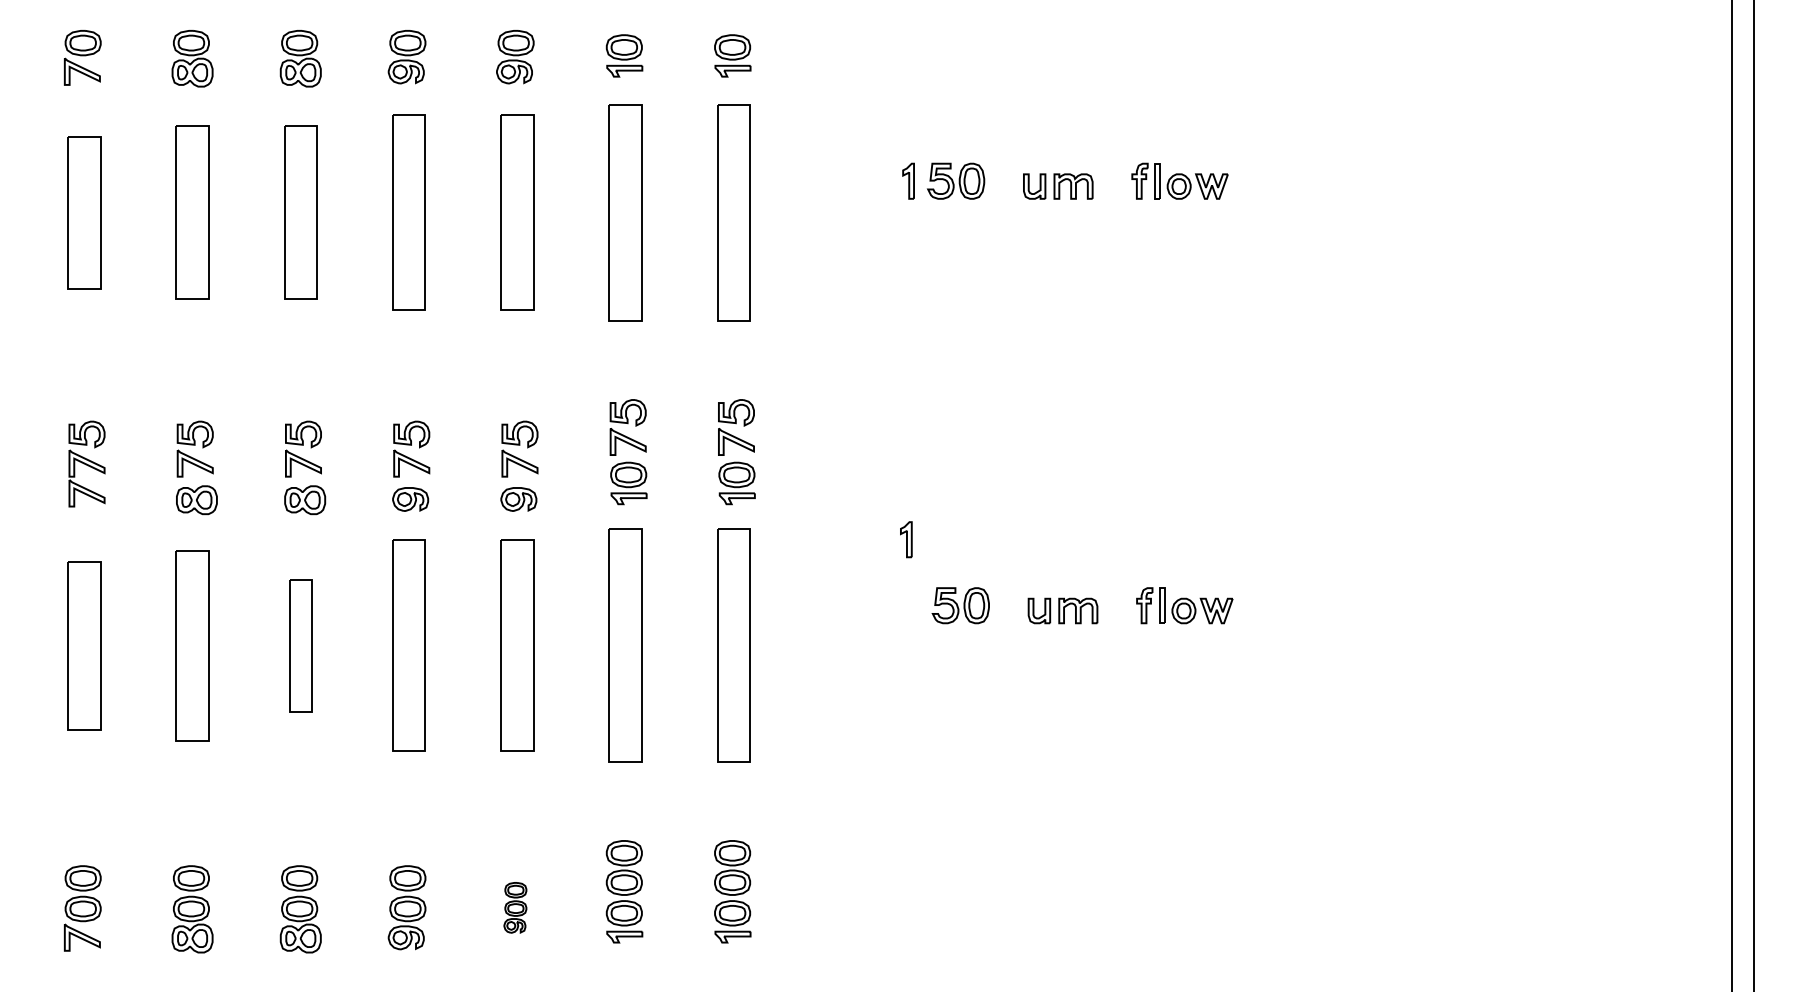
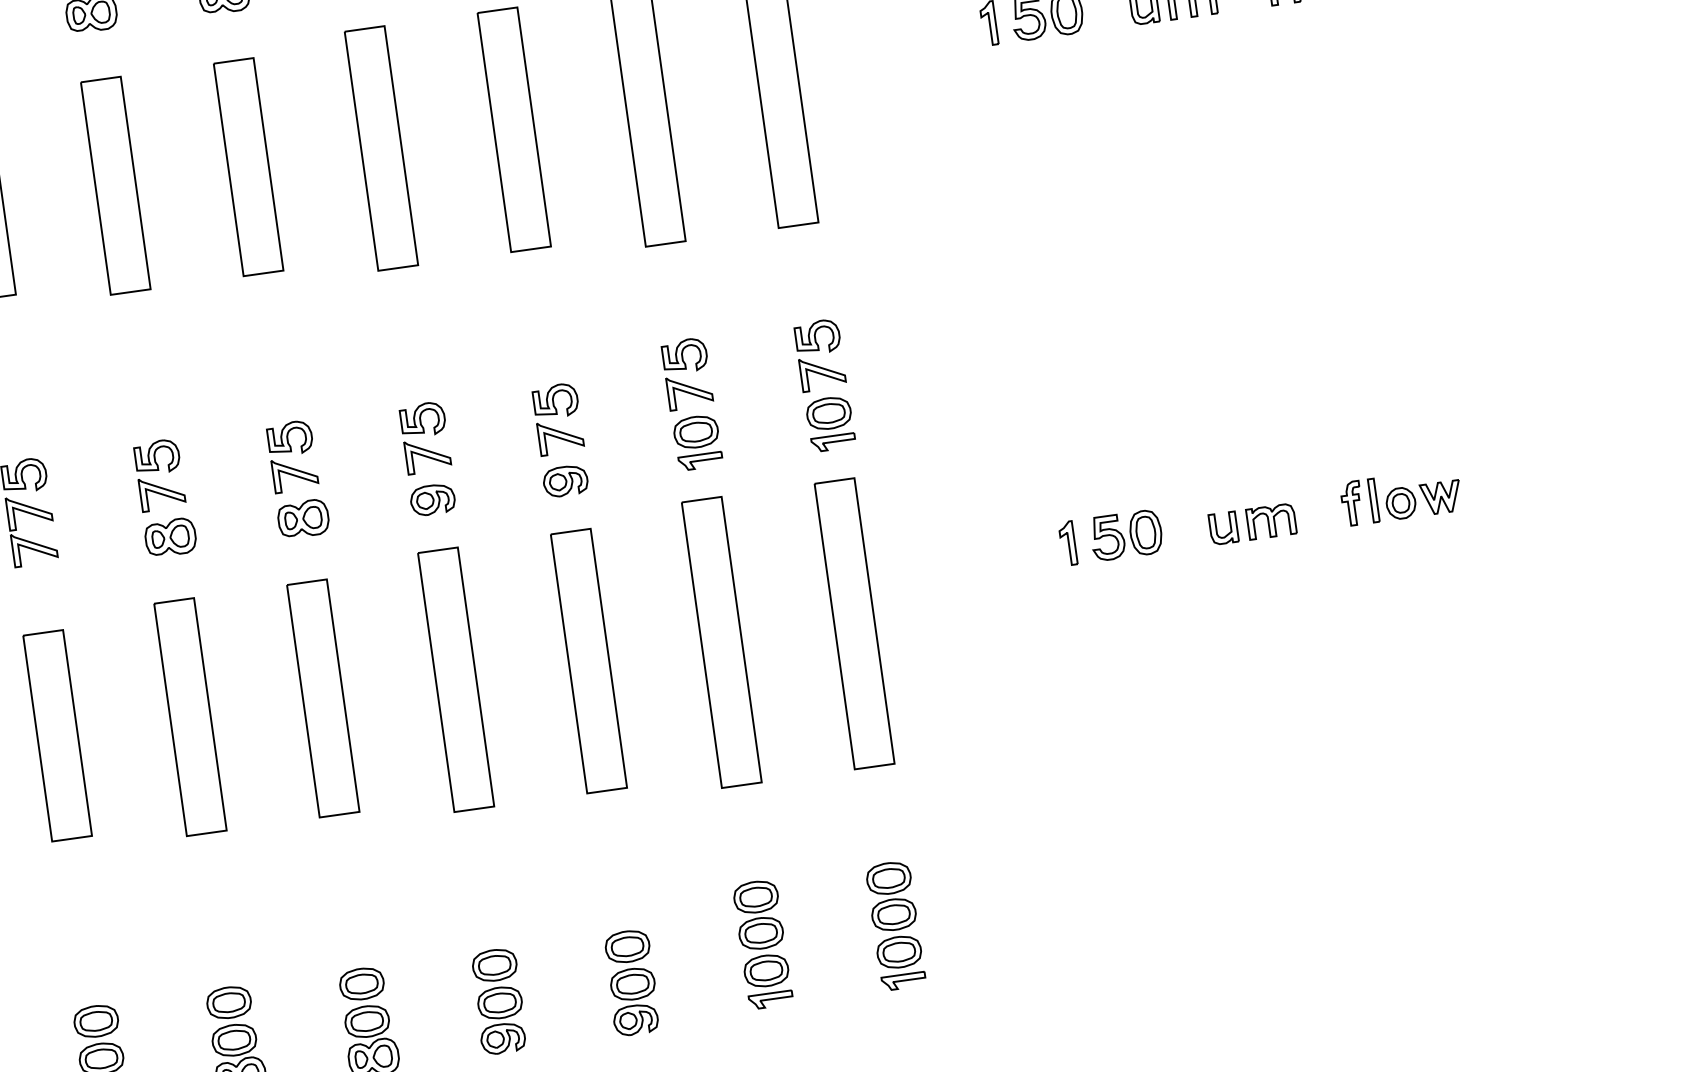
part: (906, 539) -> (1068, 543), moved
part: (300, 645) -> (322, 698), size x1.43
part: (515, 907) -> (631, 982), size x1.67

